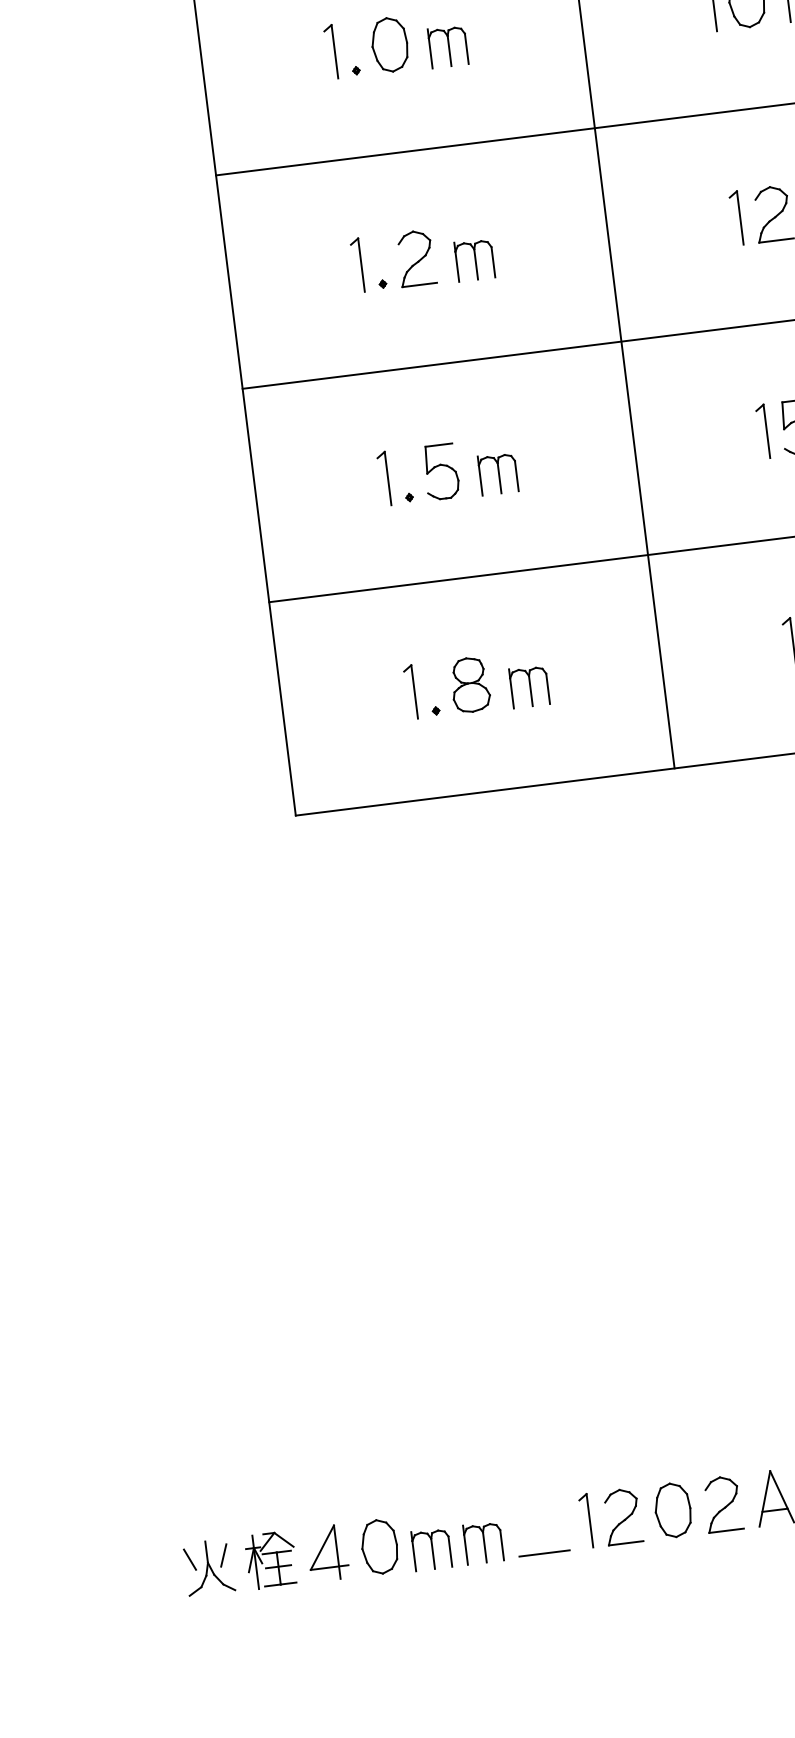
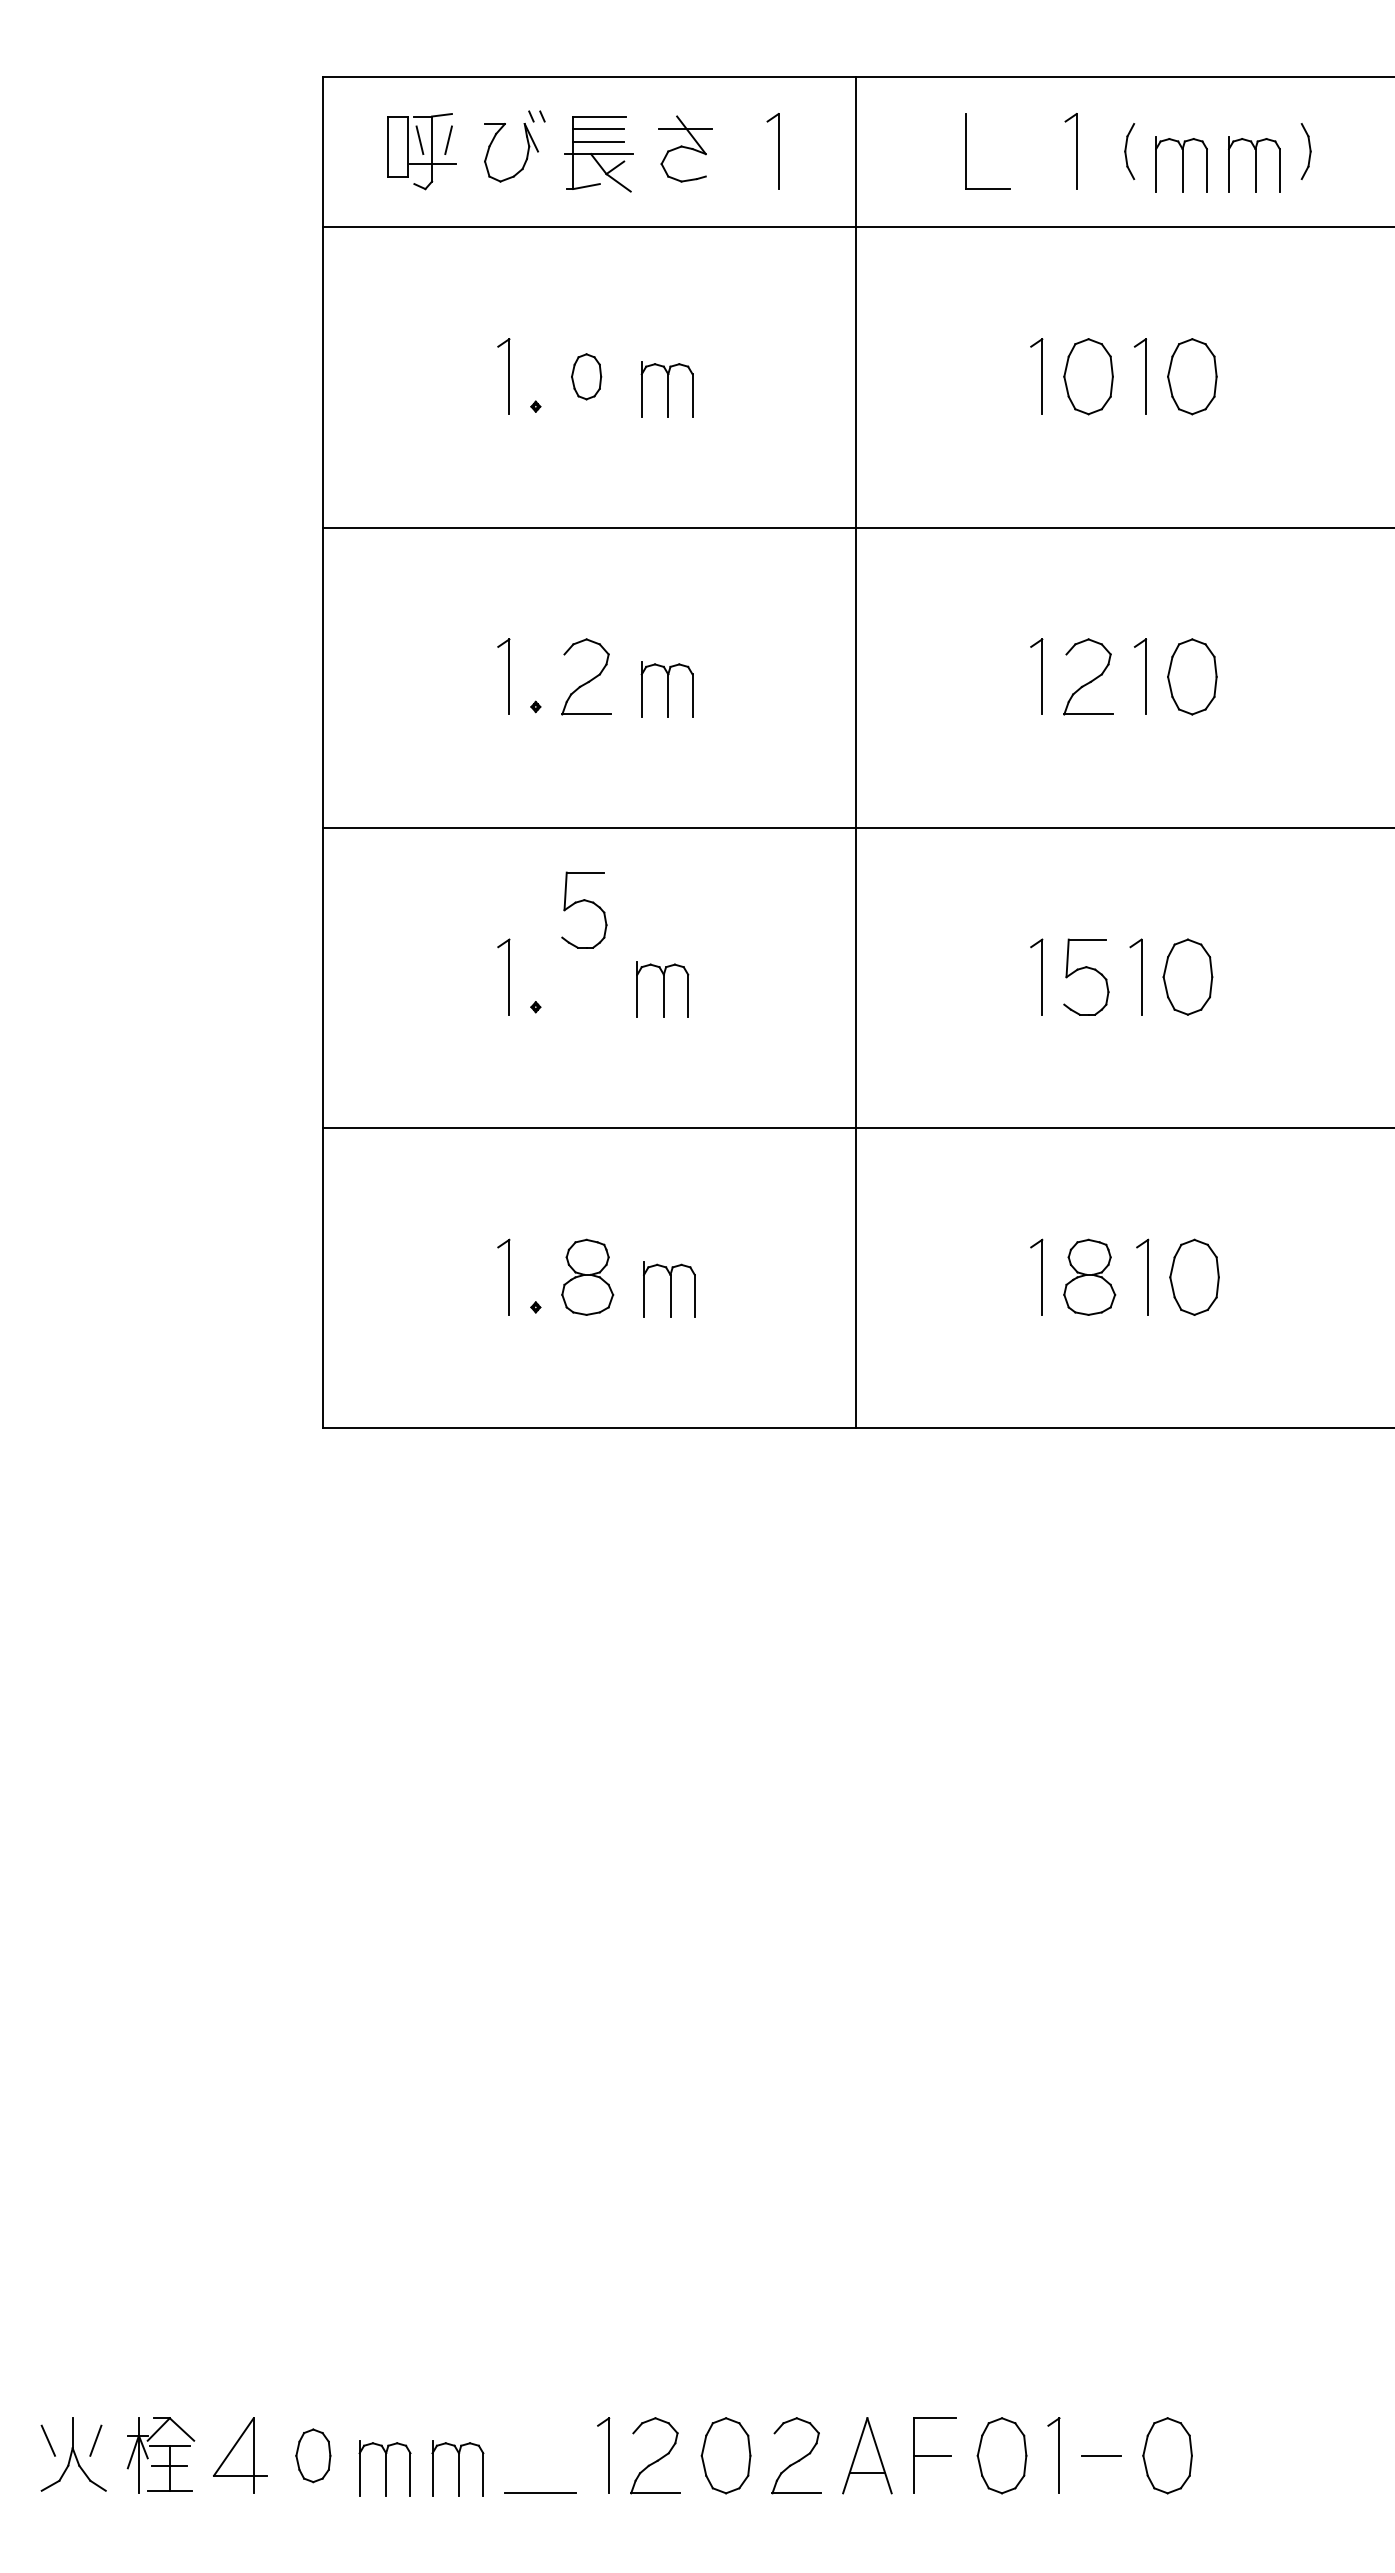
part: (389, 44) -> (586, 376), size x0.6
part: (440, 465) -> (584, 901), moved
part: (379, 1546) -> (313, 2455), size x0.7

